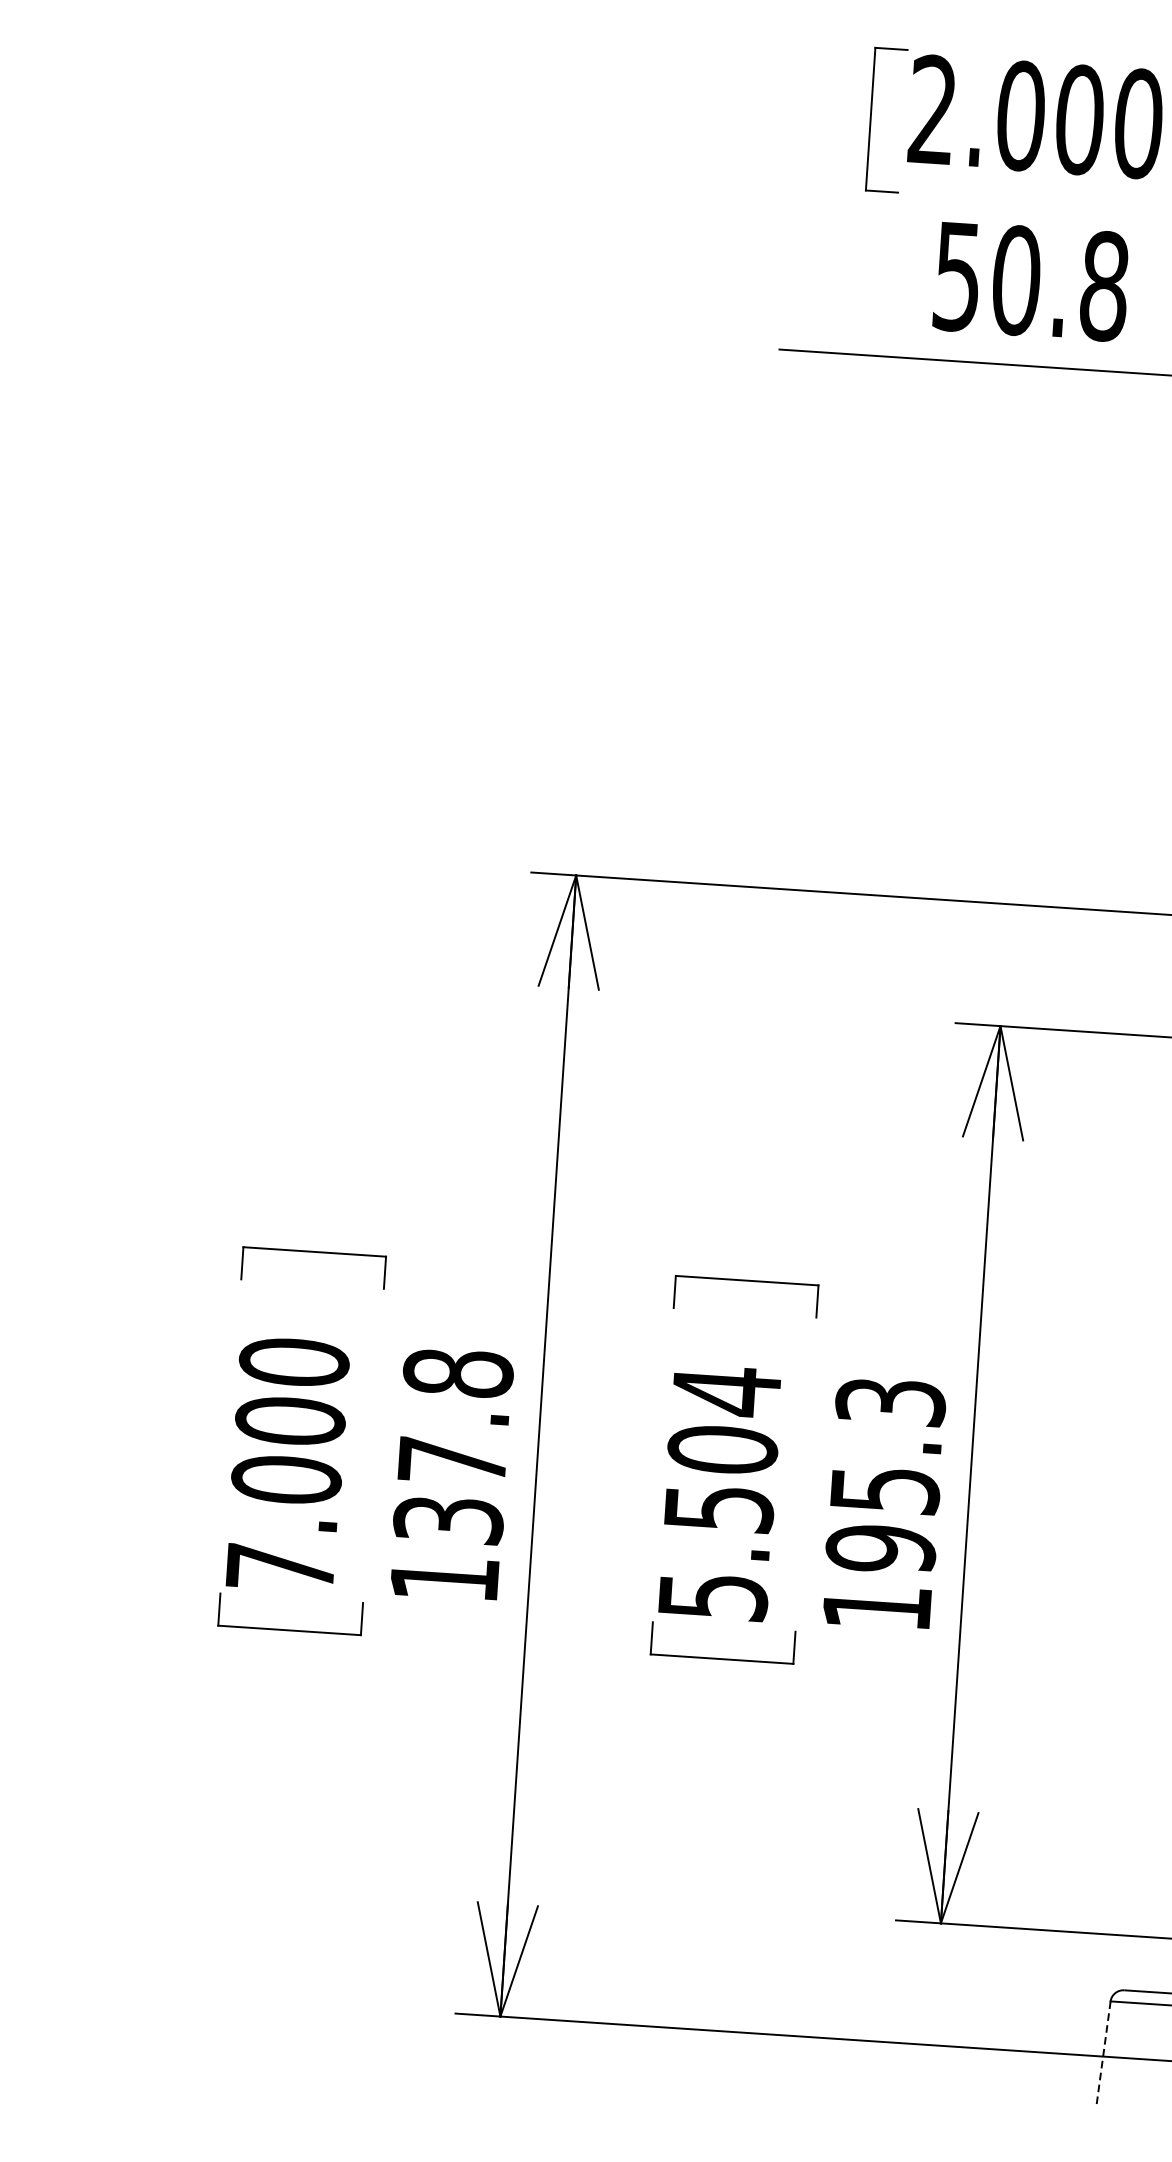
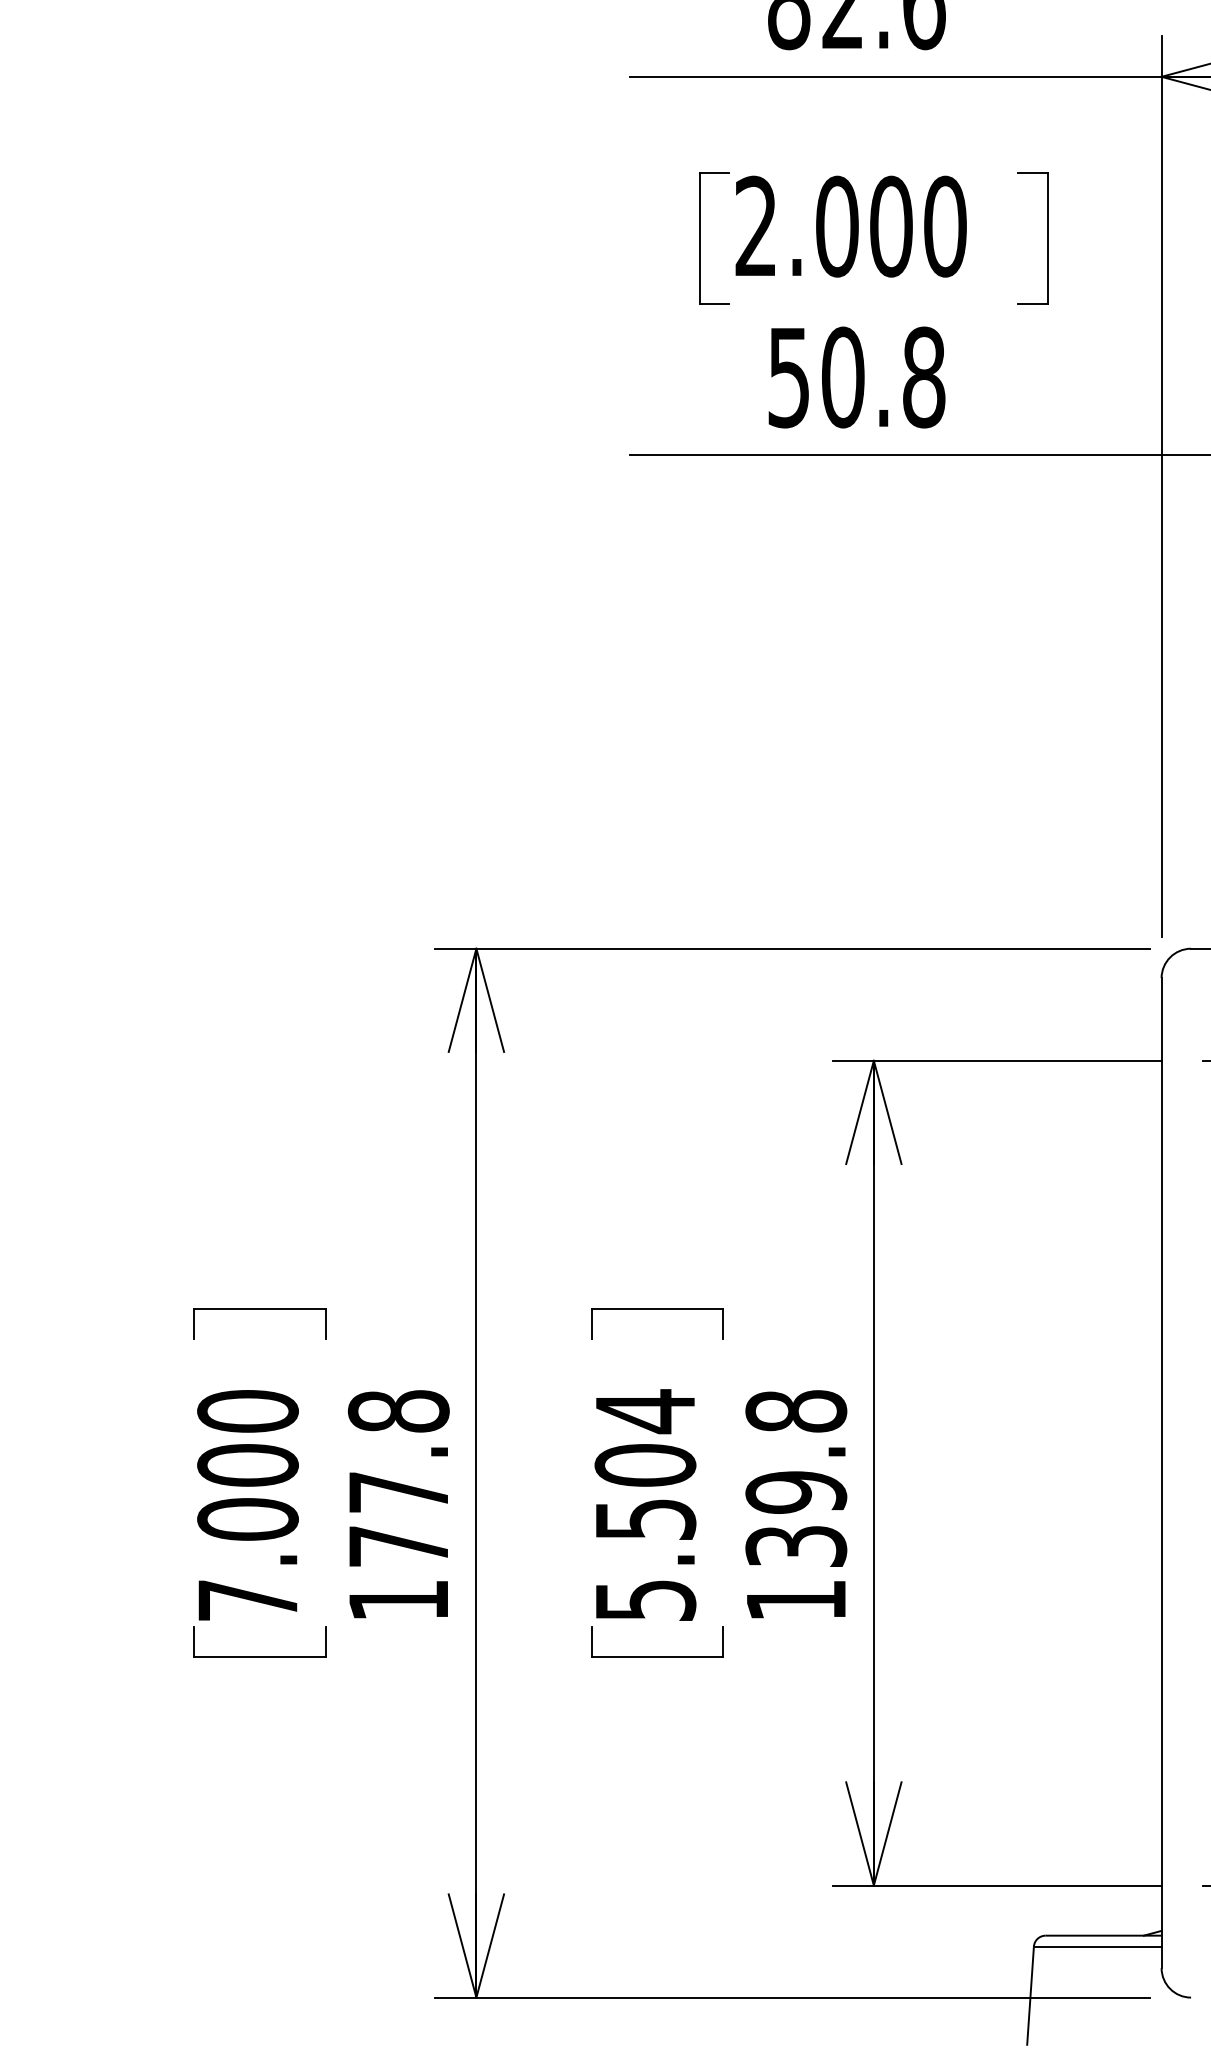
text: (886, 1476) -> (796, 1479), 195.3 -> 139.8
text: (448, 1520) -> (398, 1546), 137.8 -> 177.8
line: (1103, 2055) -> (1030, 1996), dashed -> solid

